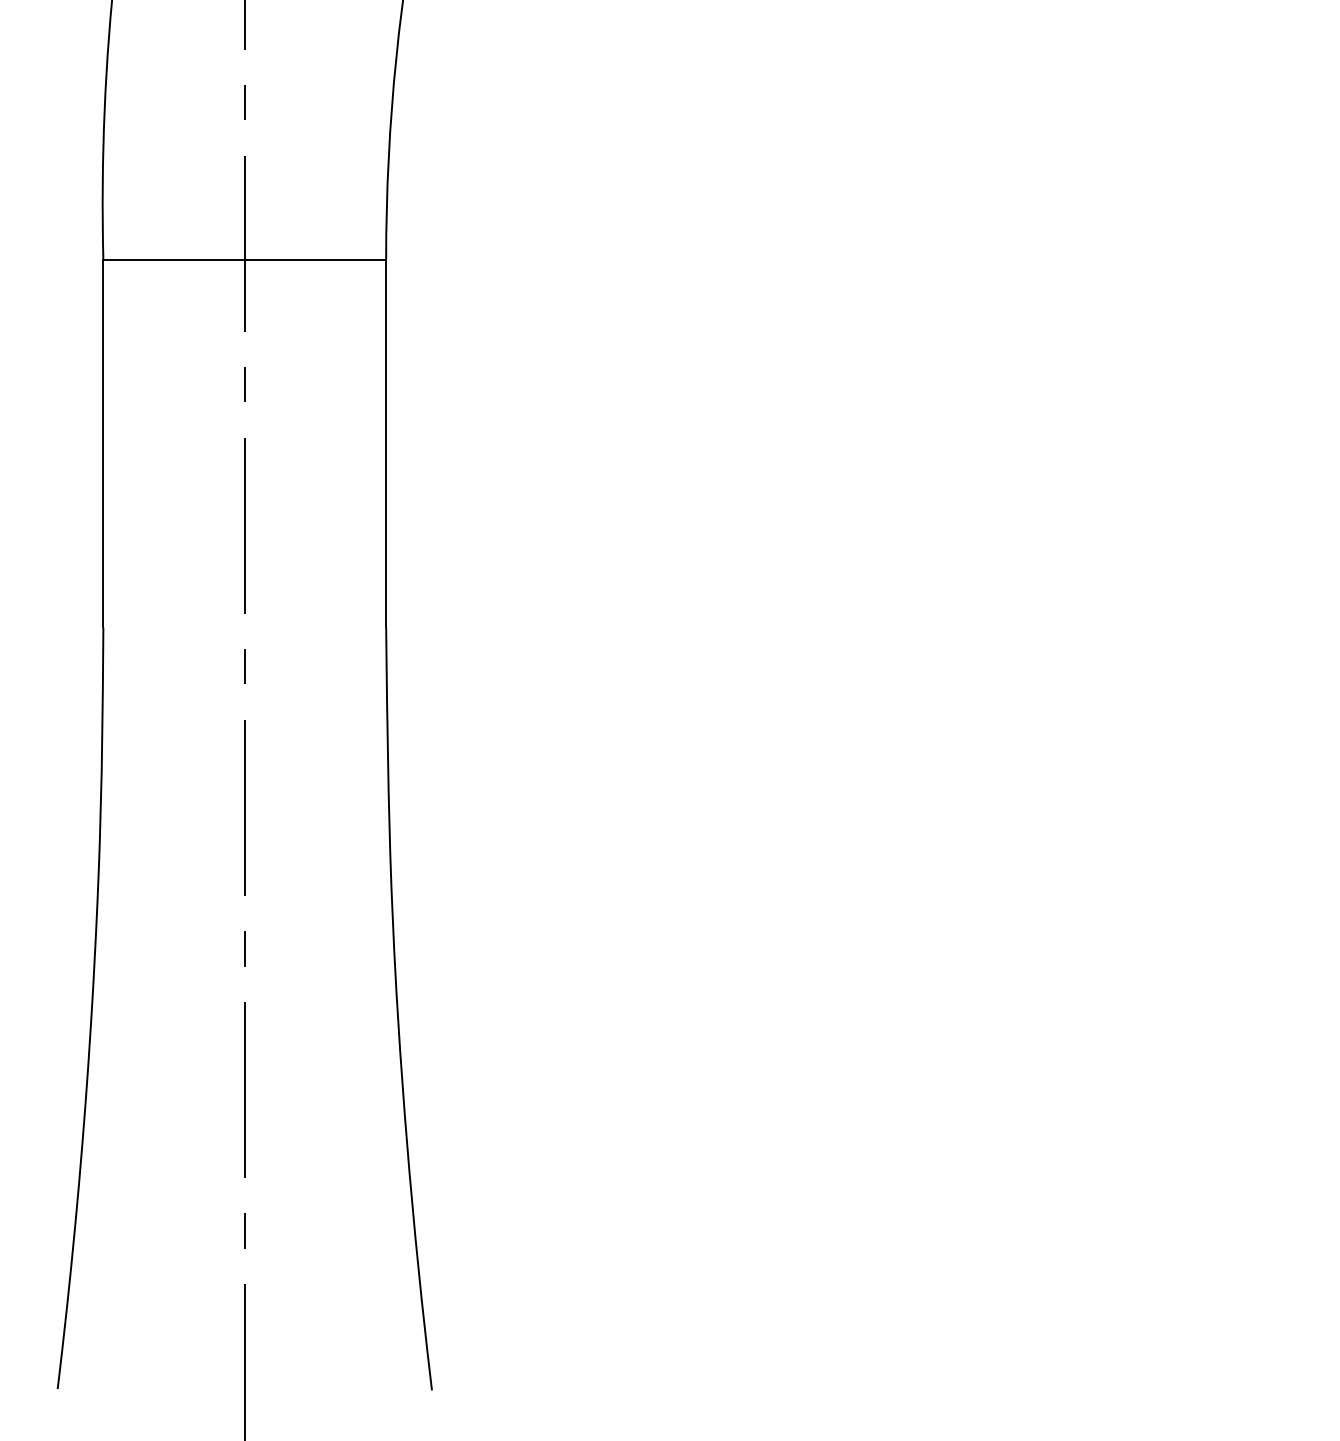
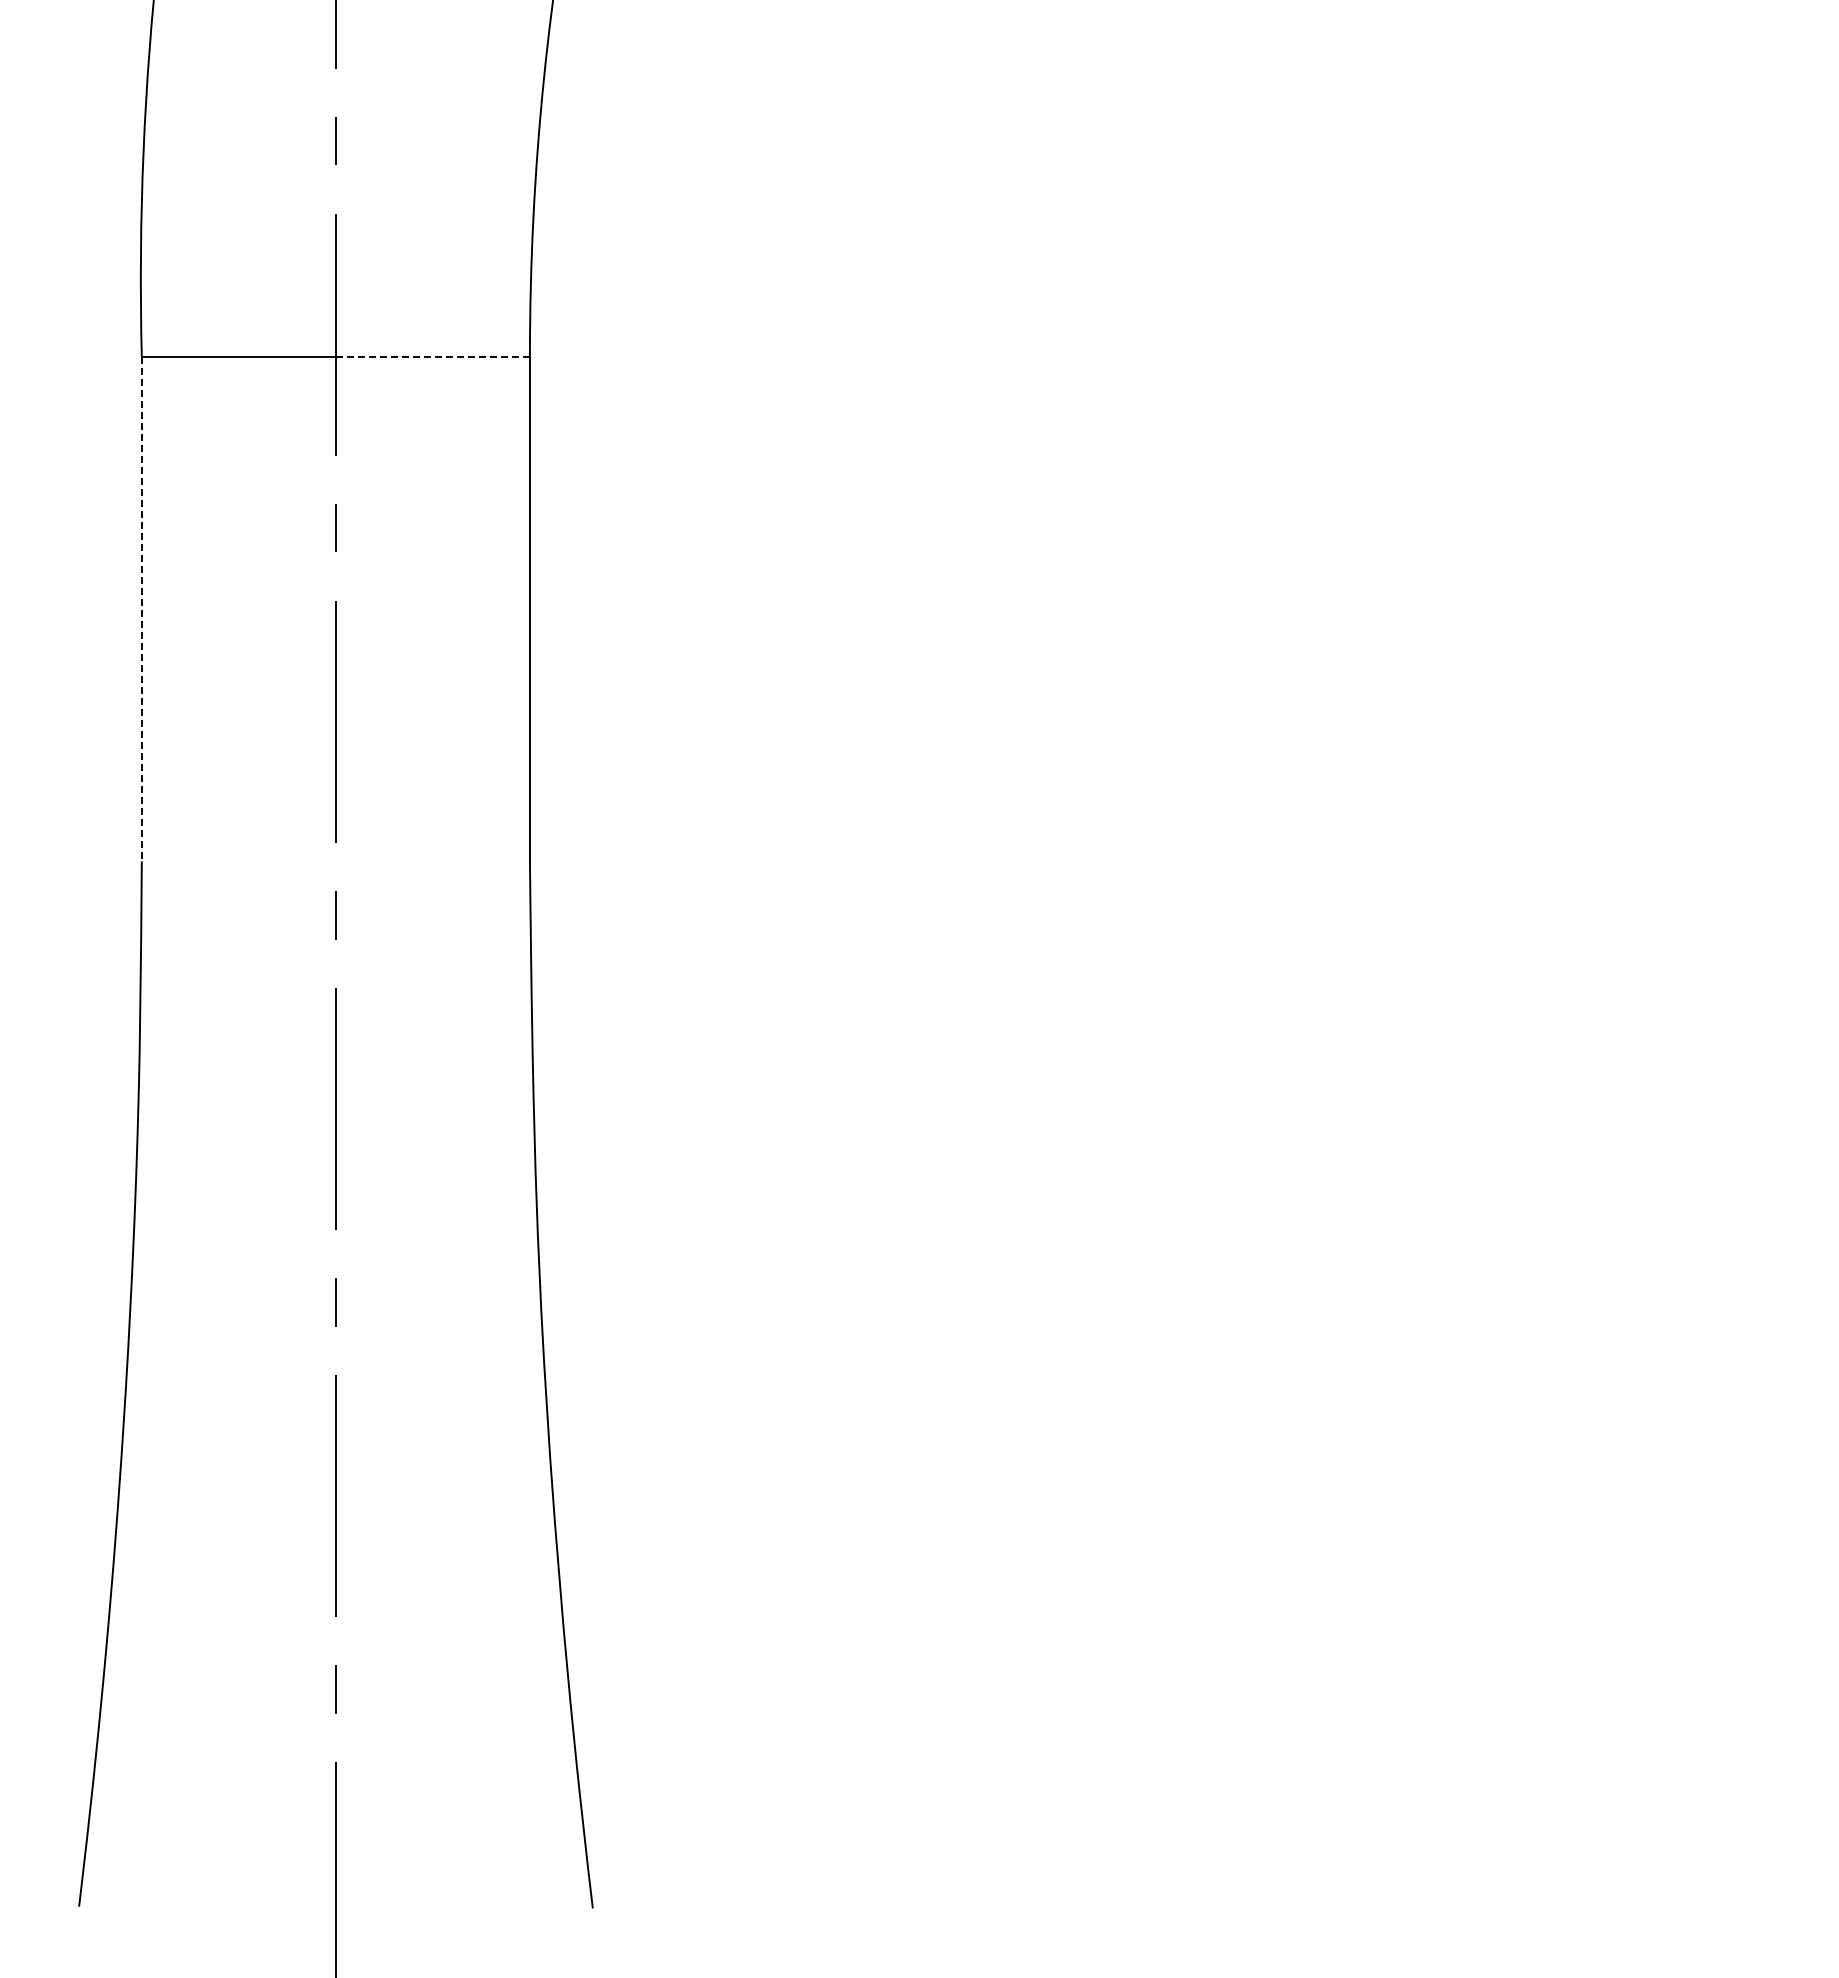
line: (315, 259) -> (433, 356), solid -> dashed
line: (103, 443) -> (141, 609), solid -> dashed

